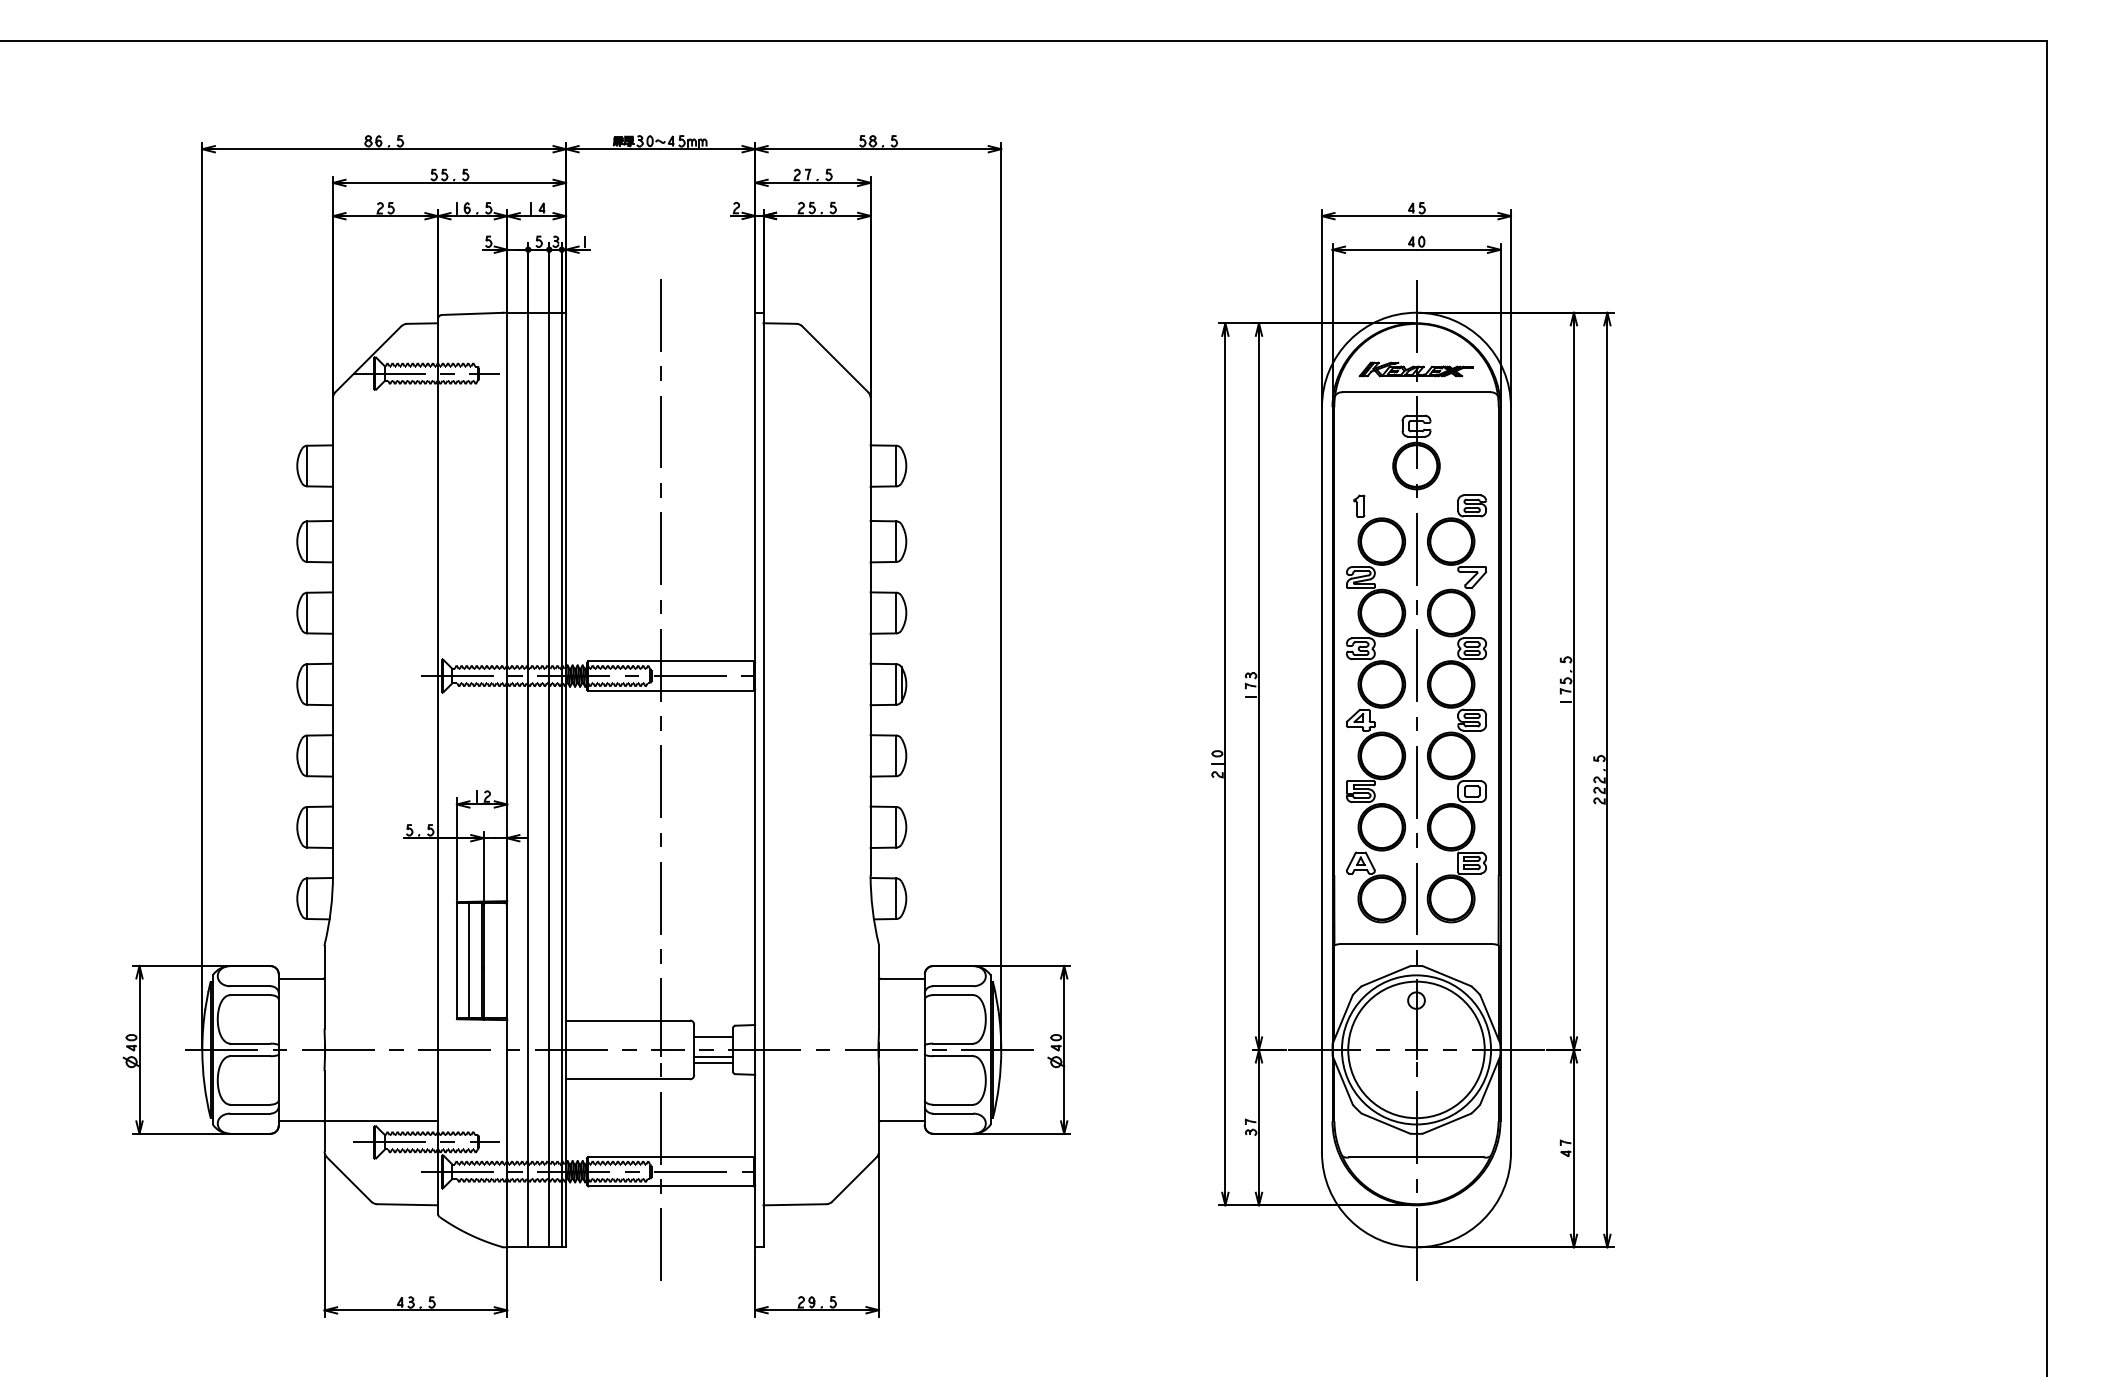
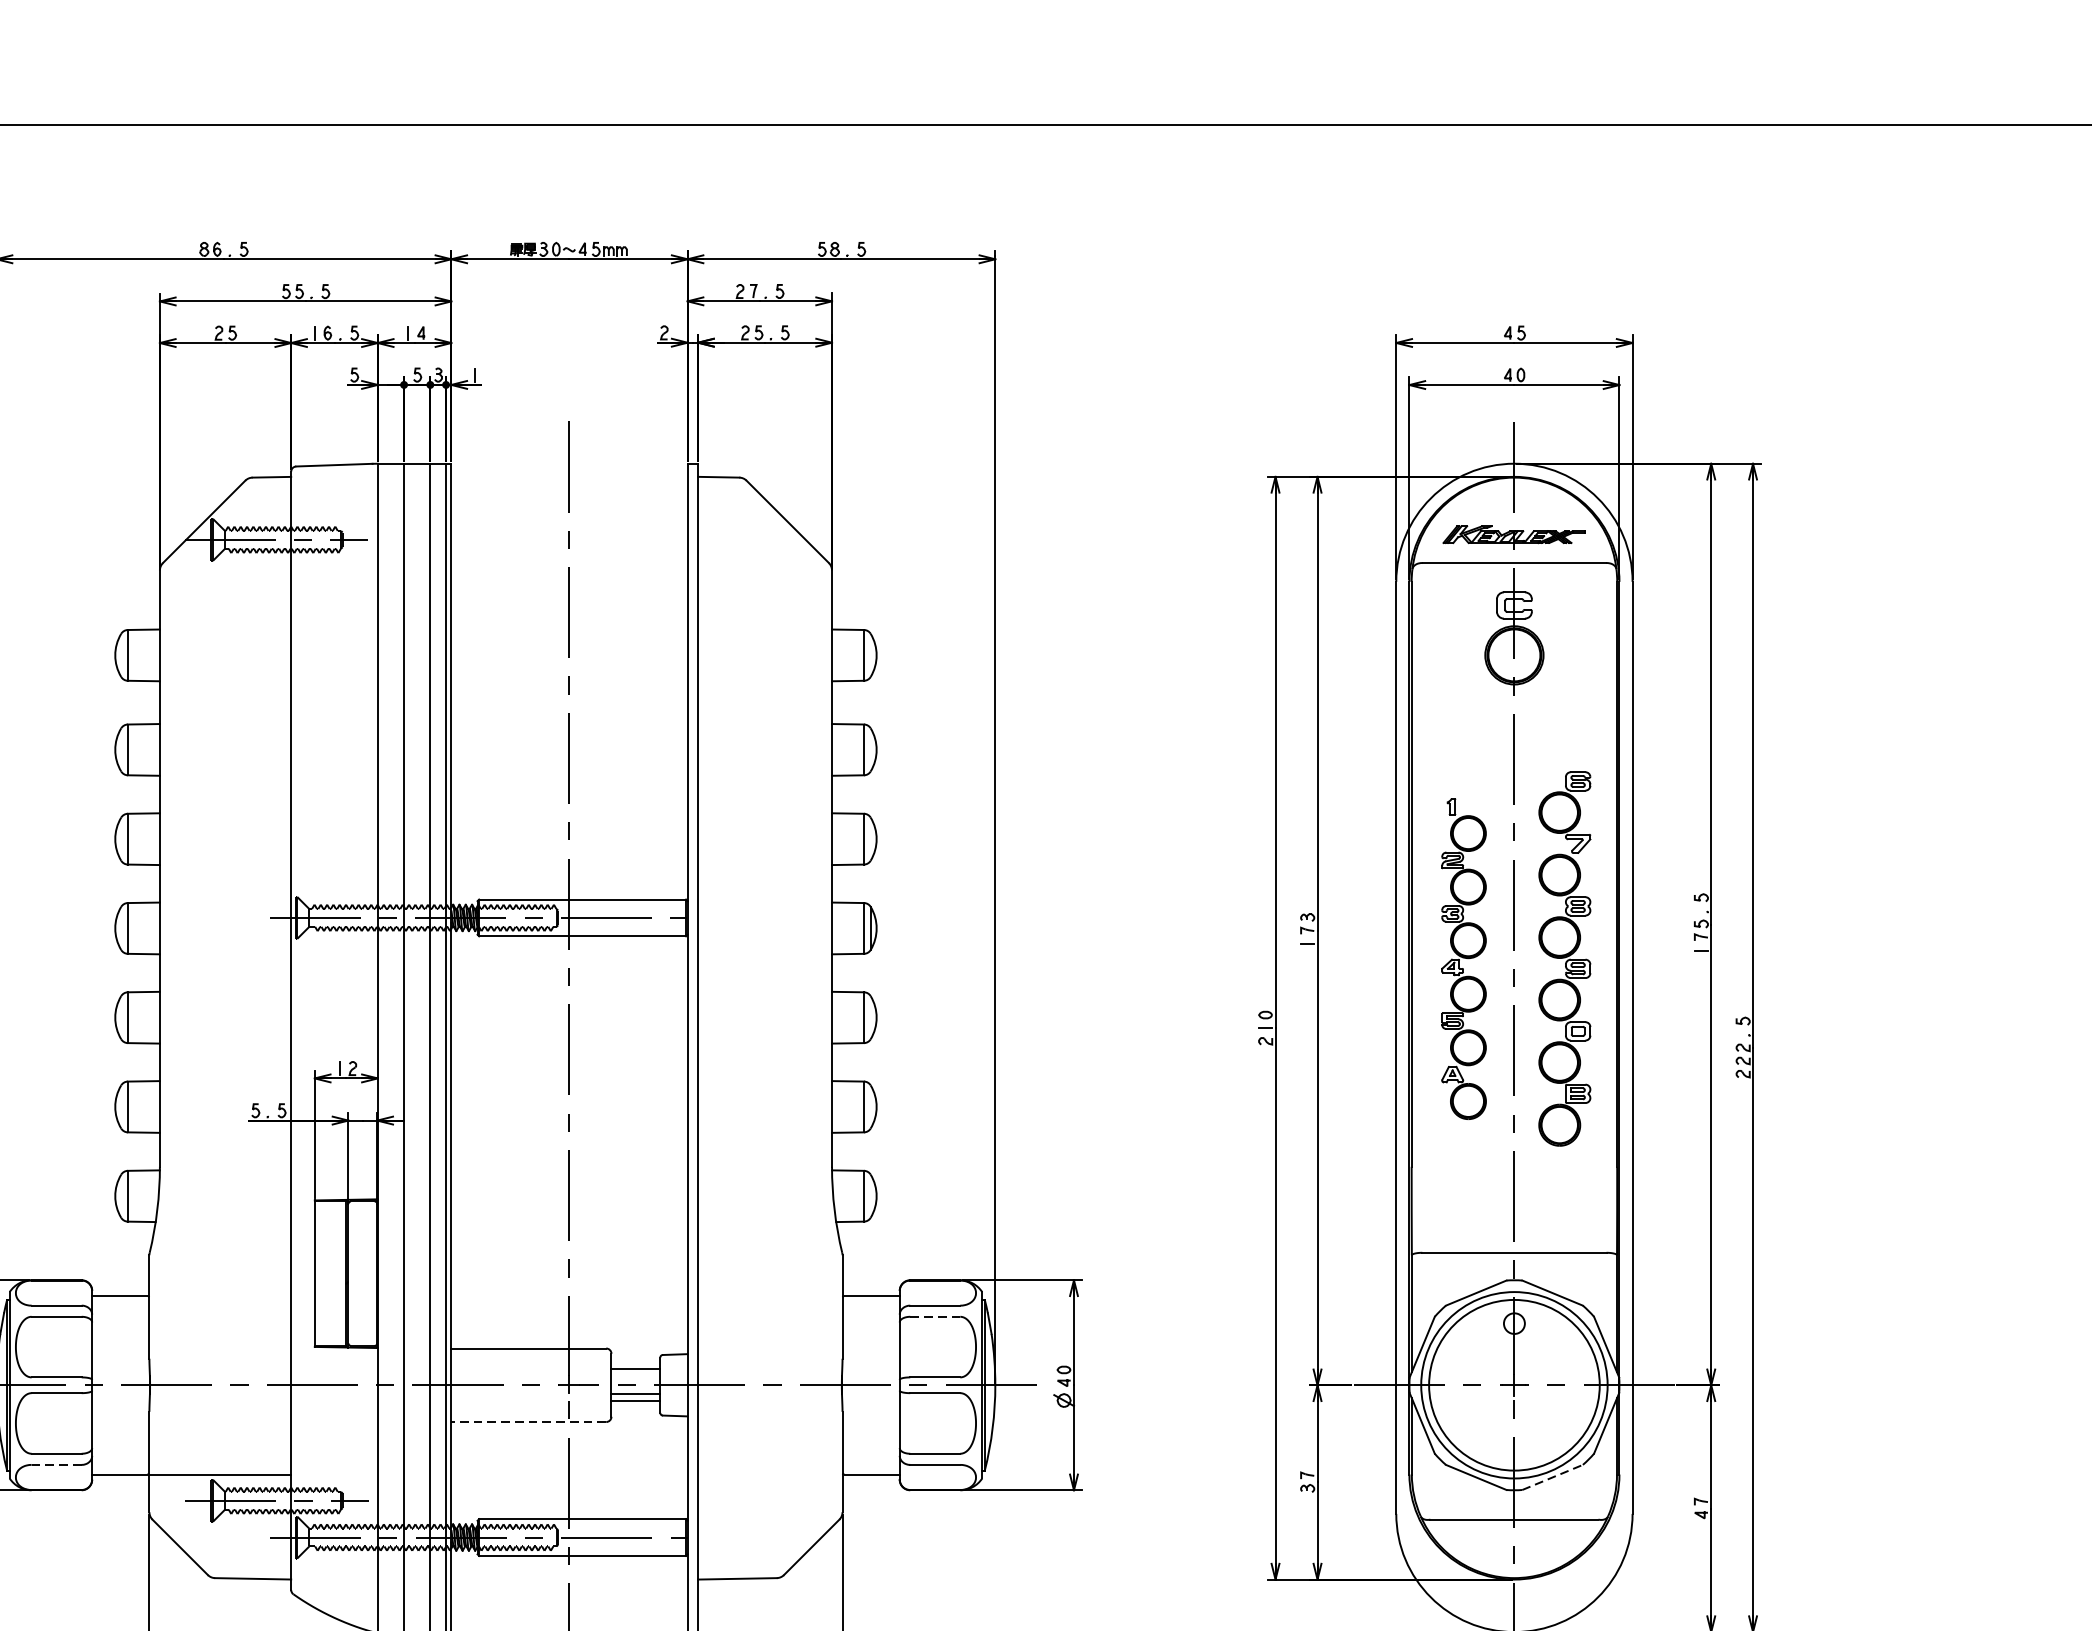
part: (1376, 708) -> (1464, 958), size x0.6
part: (1456, 708) -> (1564, 958), size x0.7
line: (469, 959) -> (330, 1272), removed
line: (953, 995) -> (935, 1317), solid -> dashed
line: (628, 1079) -> (529, 1422), solid -> dashed
line: (249, 1113) -> (55, 1464), solid -> dashed
line: (1447, 1123) -> (1553, 1477), solid -> dashed

